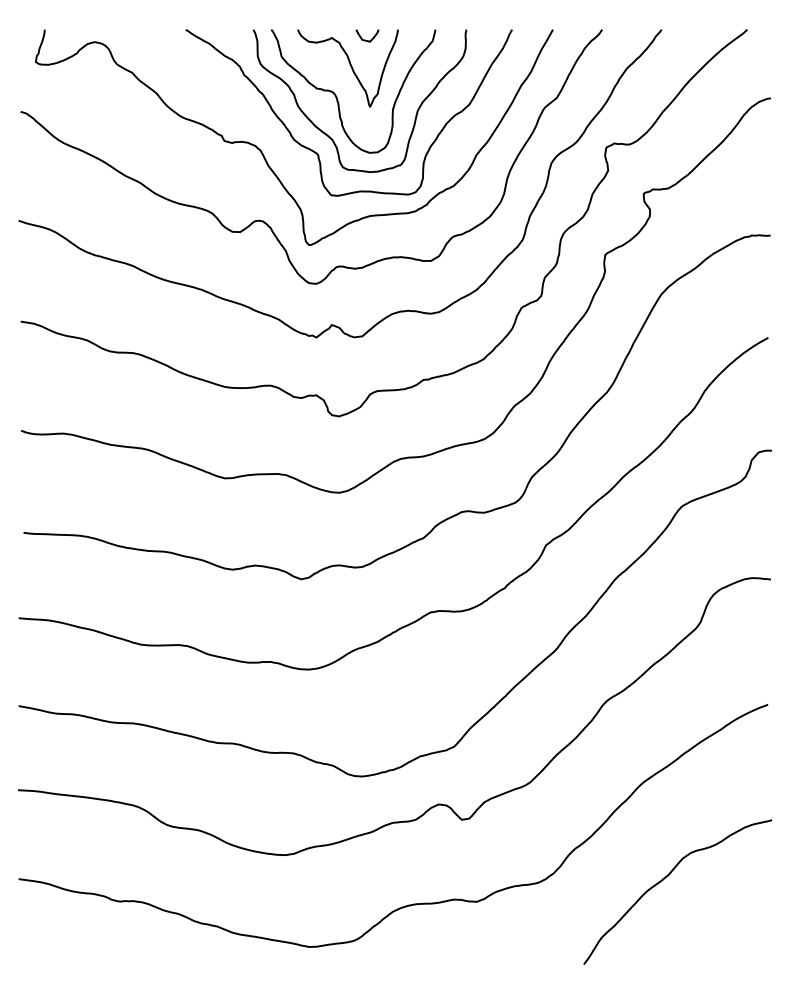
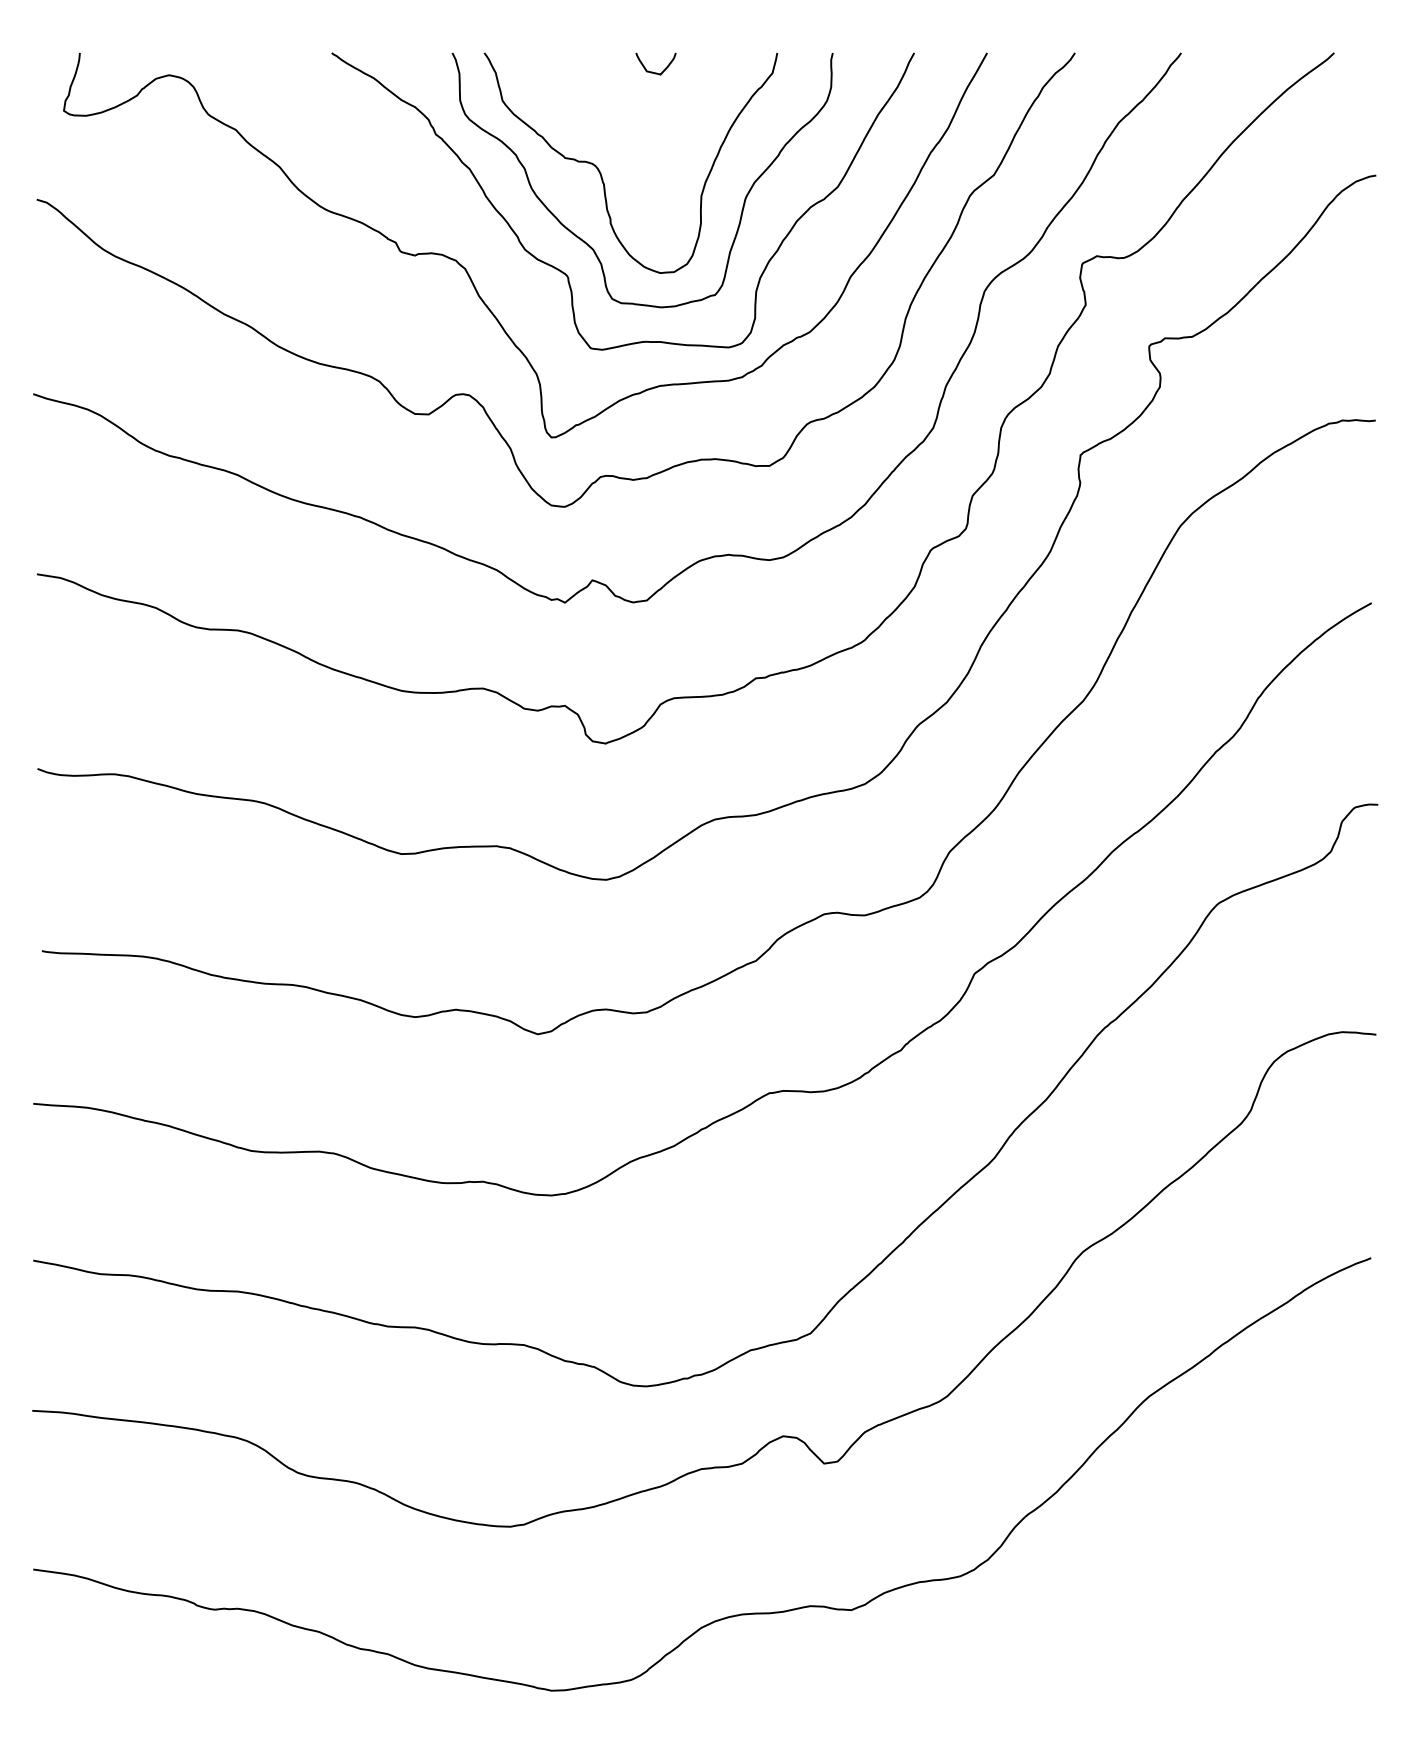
curve: (350, 67) -> (625, 120), removed
curve: (667, 877) -> (1191, 1566), removed

